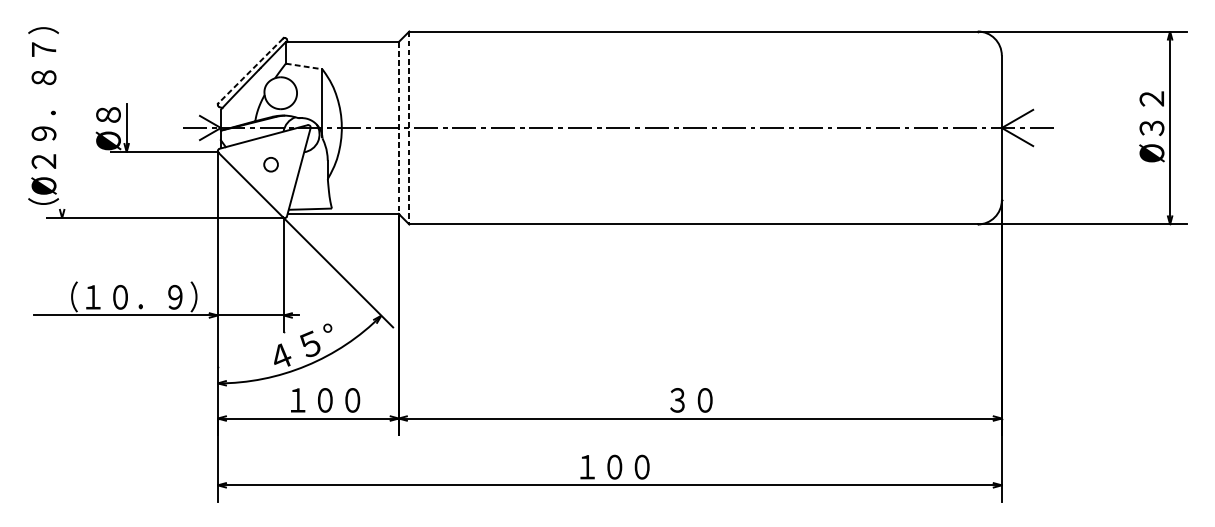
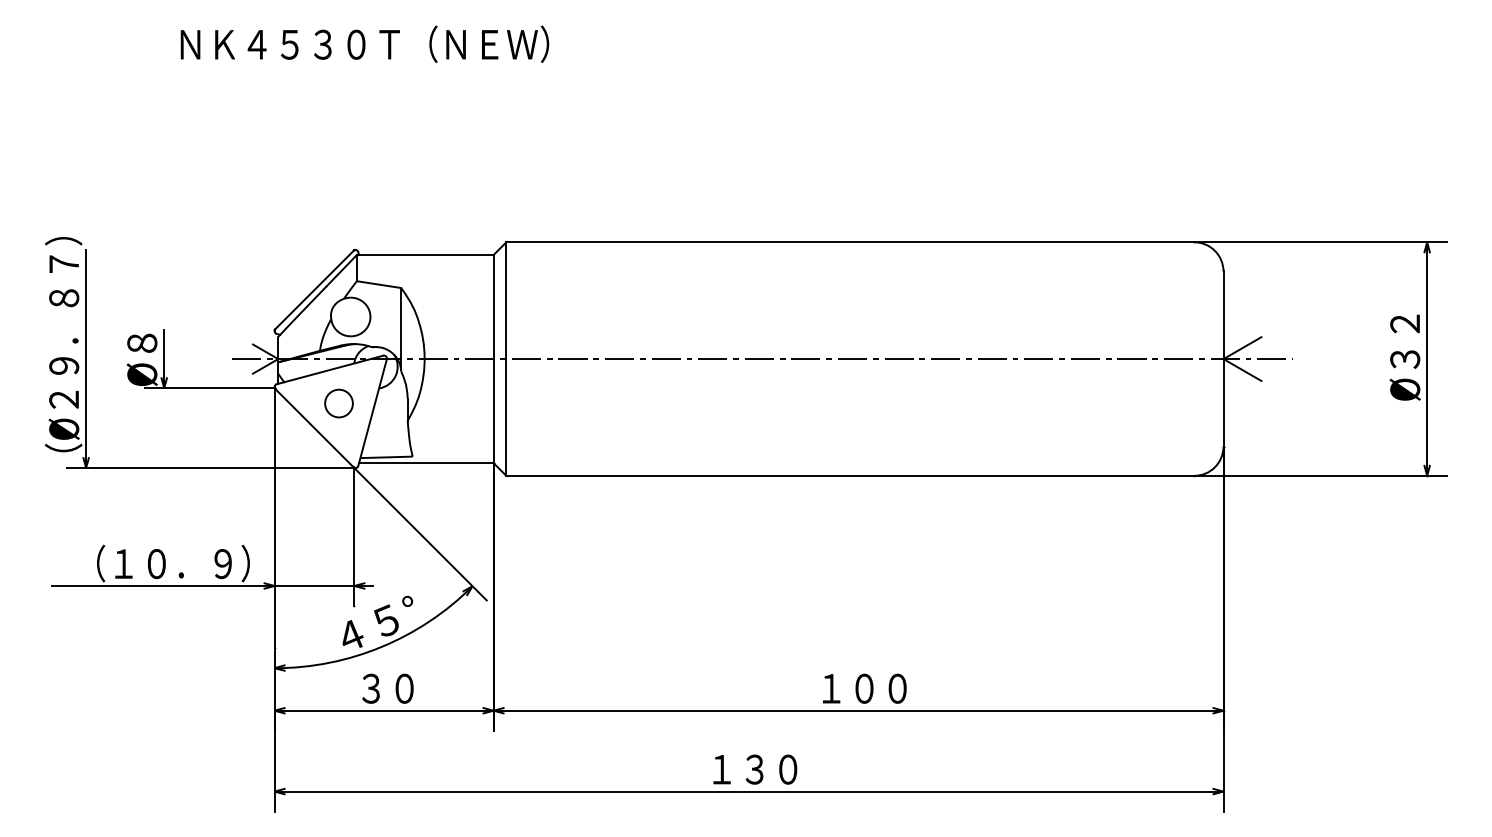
line: (304, 66) -> (379, 284), dashed -> solid
line: (250, 71) -> (314, 290), dashed -> solid
line: (62, 128) -> (86, 359), added
line: (398, 128) -> (493, 359), dashed -> solid
line: (409, 128) -> (506, 359), dashed -> solid
circle: (270, 164) -> (338, 403), size x1.67
text: (325, 400) -> (404, 688), １００ -> ３０
text: (705, 400) -> (864, 688), ３０ -> １００
text: (614, 467) -> (754, 769), １００ -> １３０

